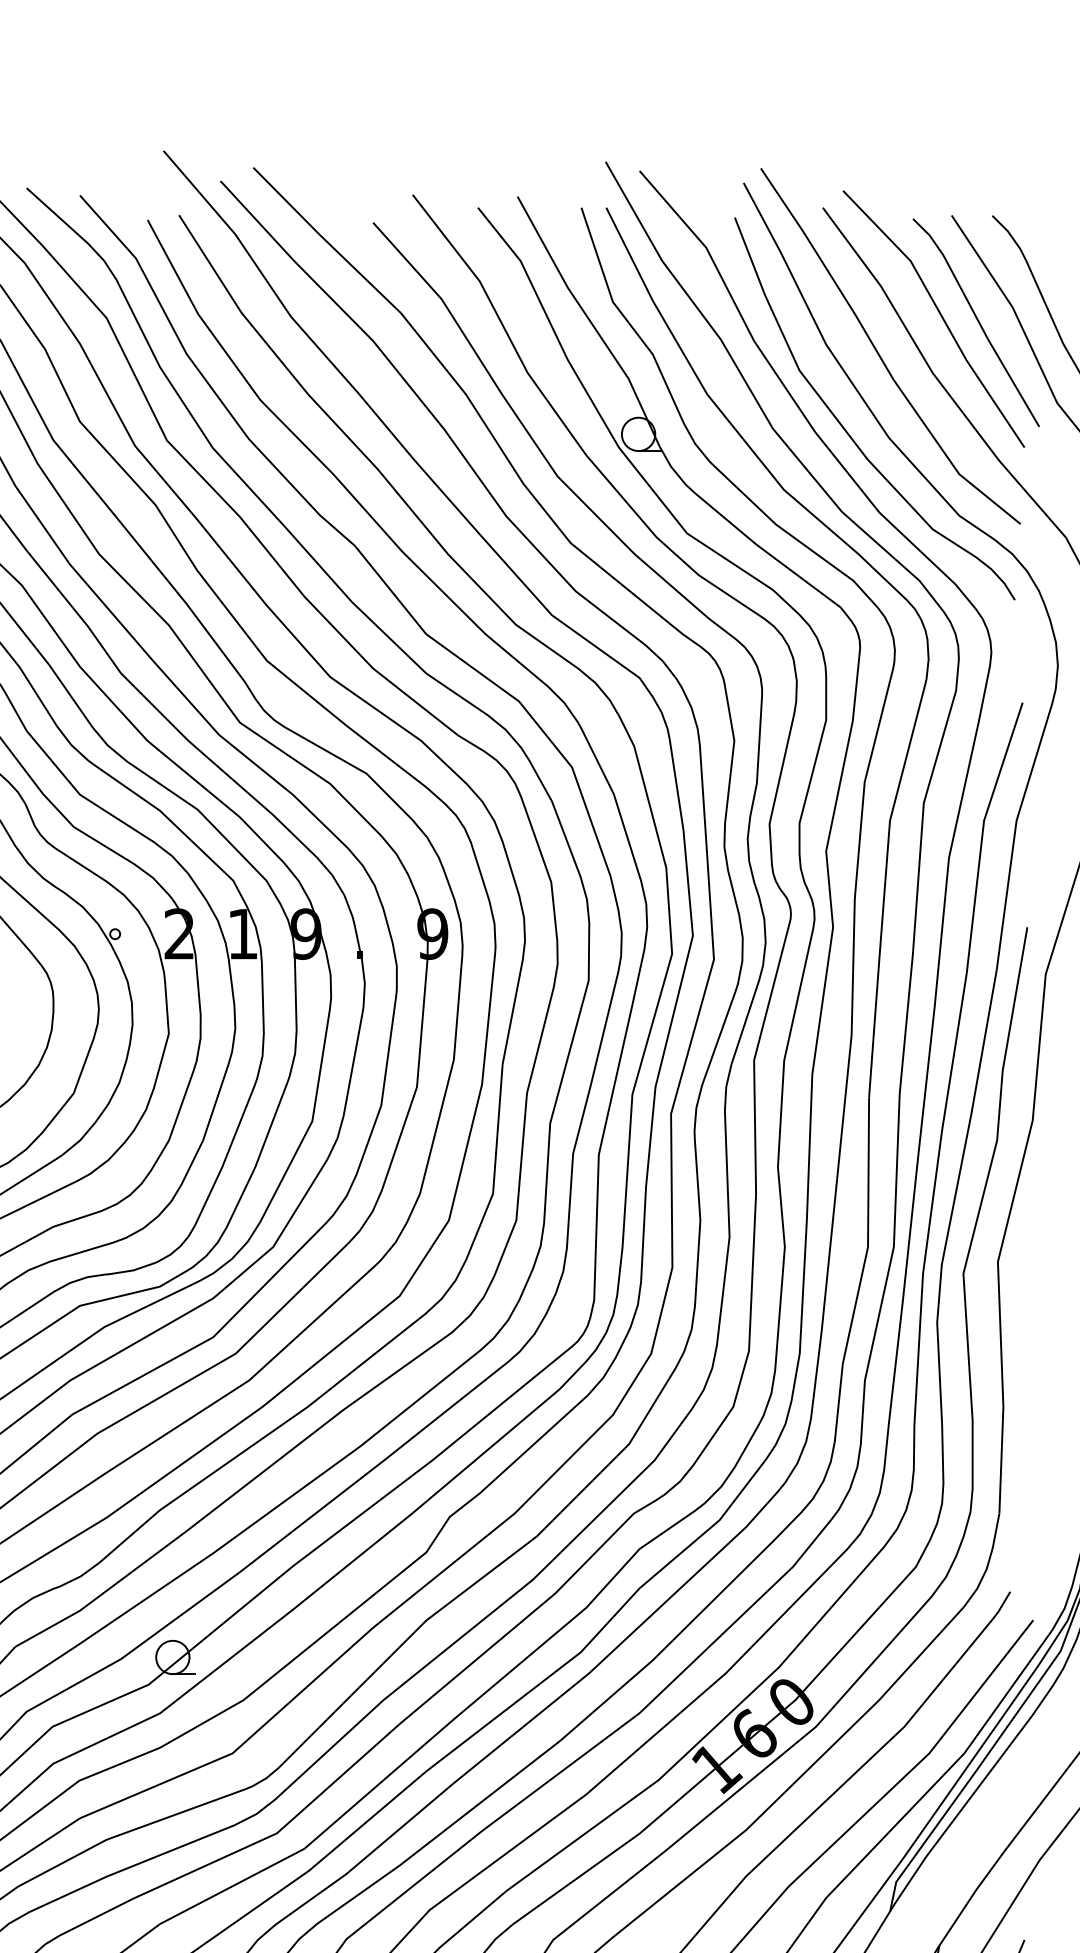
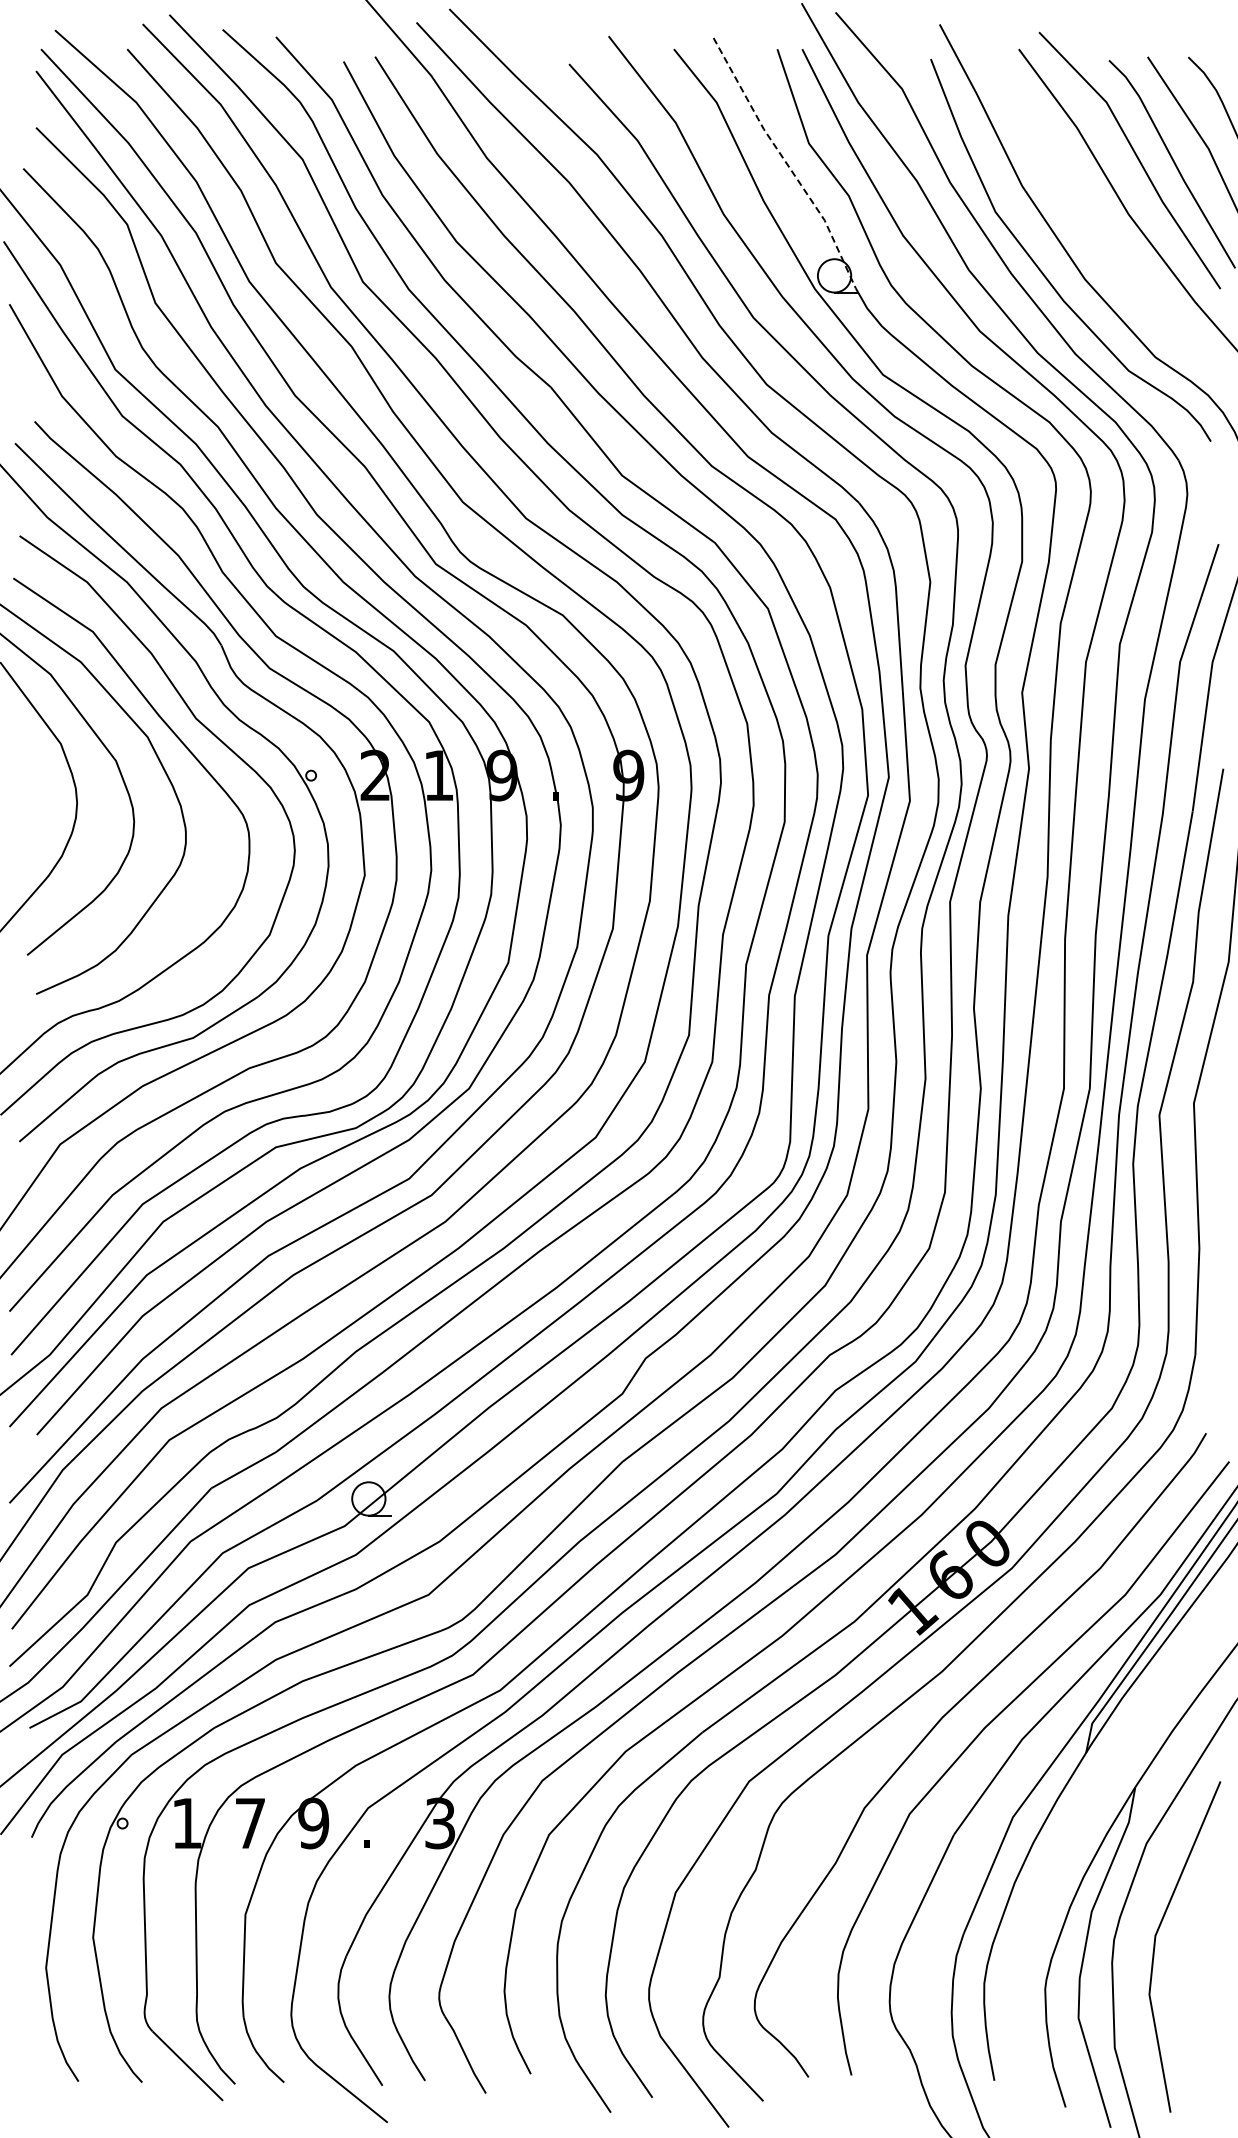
line: (589, 321) -> (785, 162), solid -> dashed
part: (878, 352) -> (1074, 193), removed

